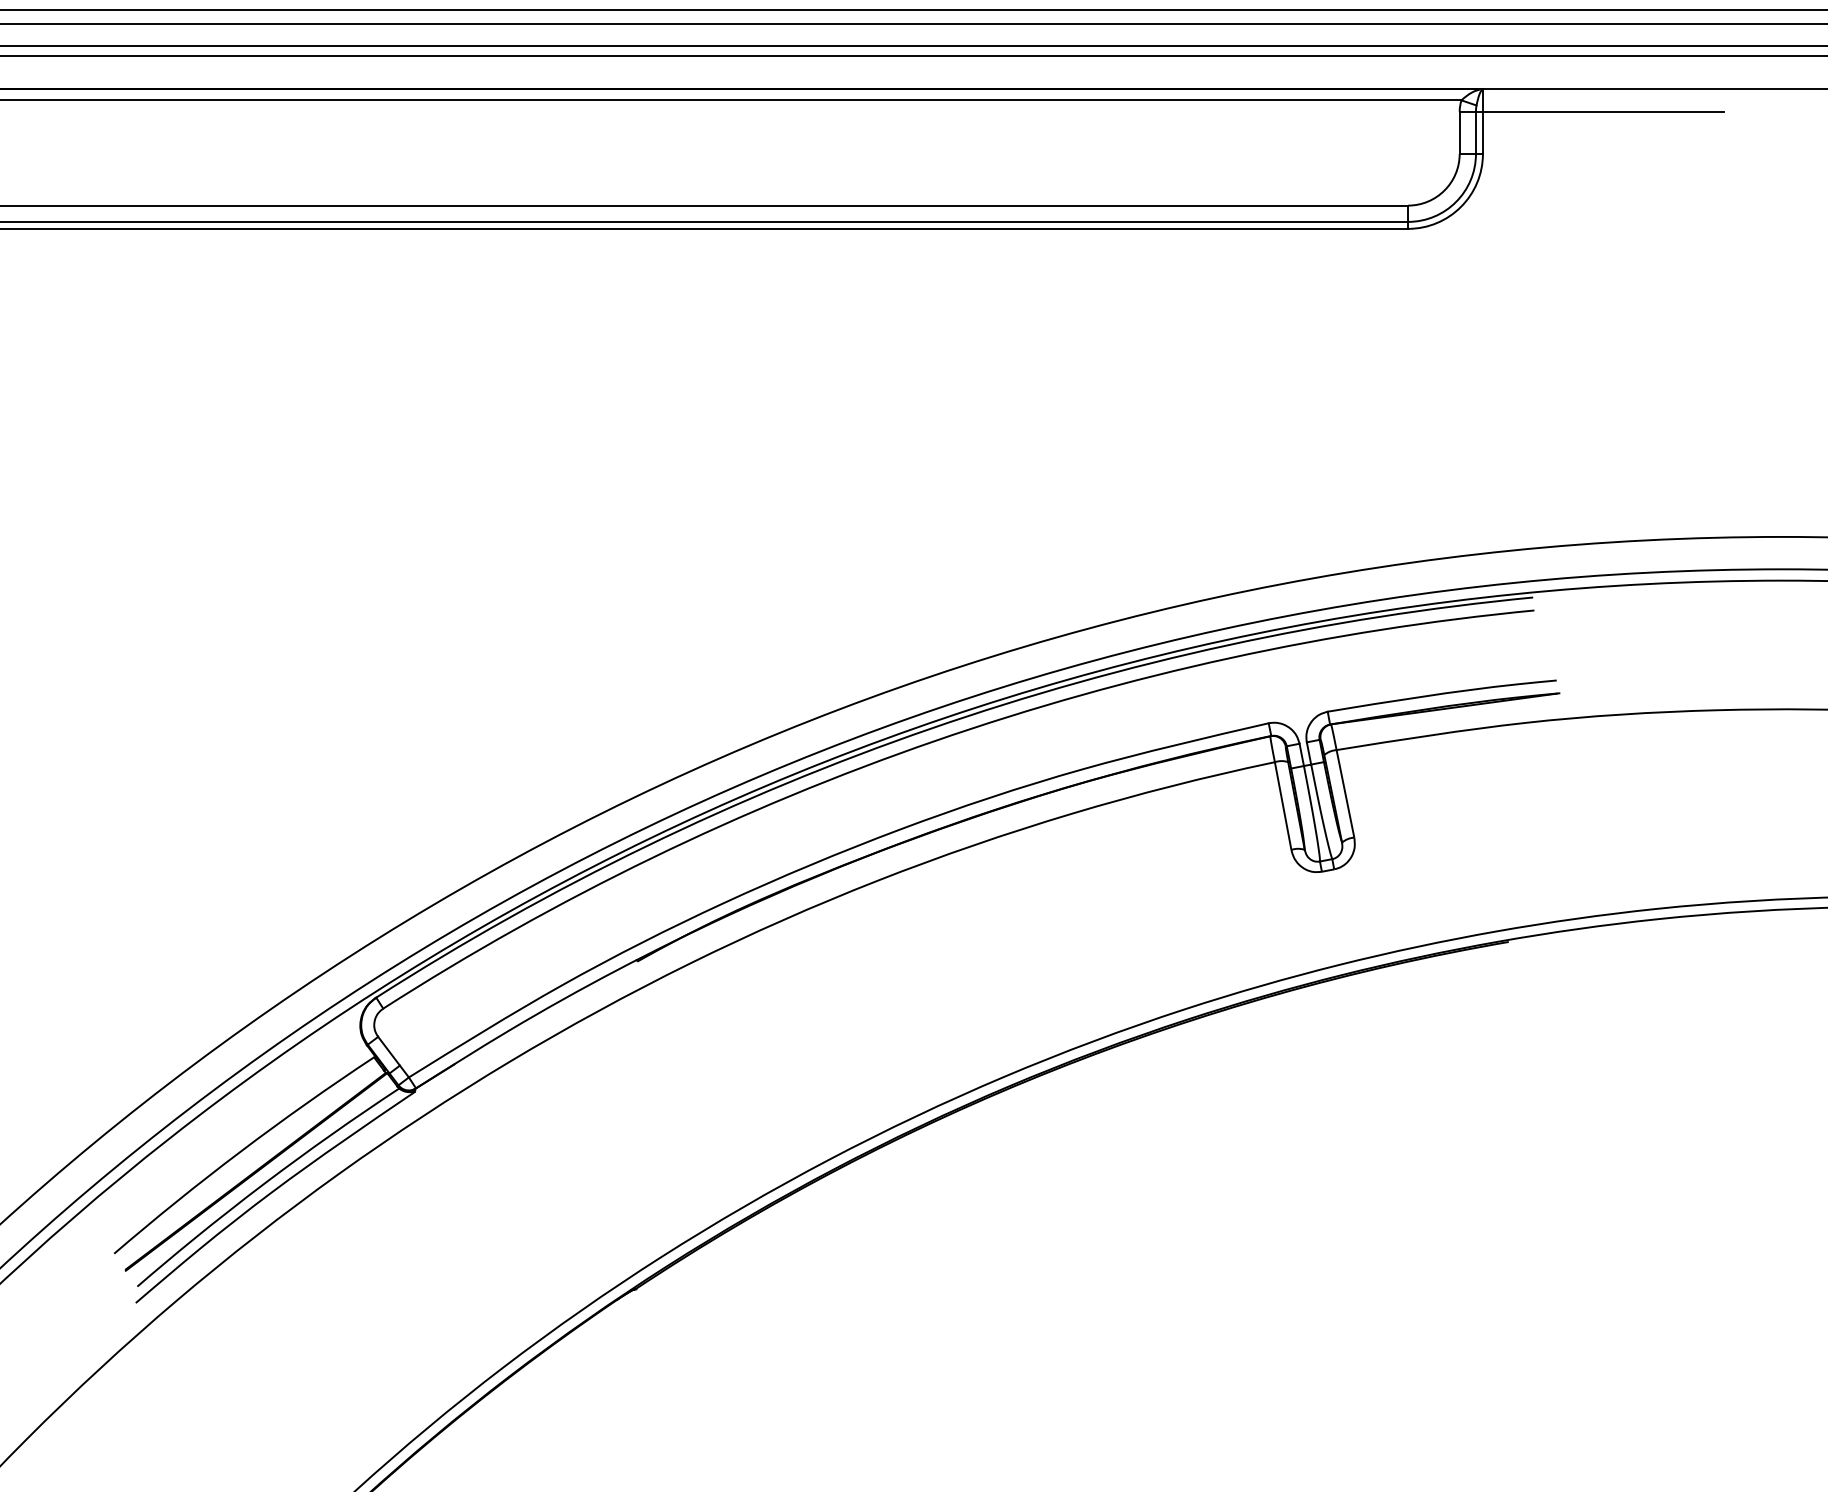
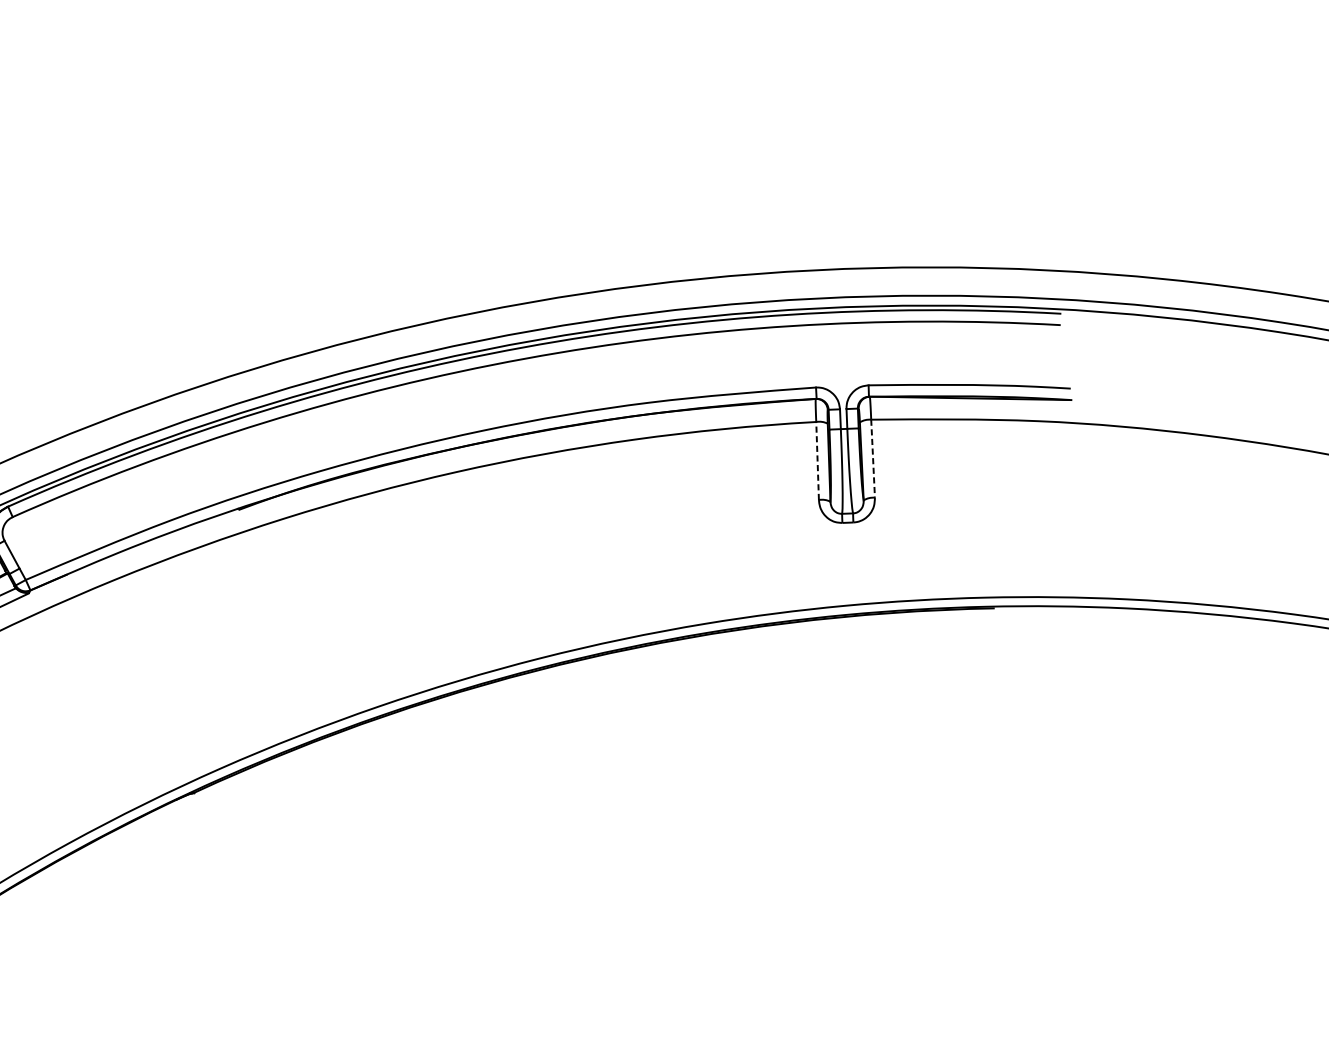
line: (1345, 793) -> (873, 458), solid -> dashed
line: (1283, 806) -> (817, 461), solid -> dashed

